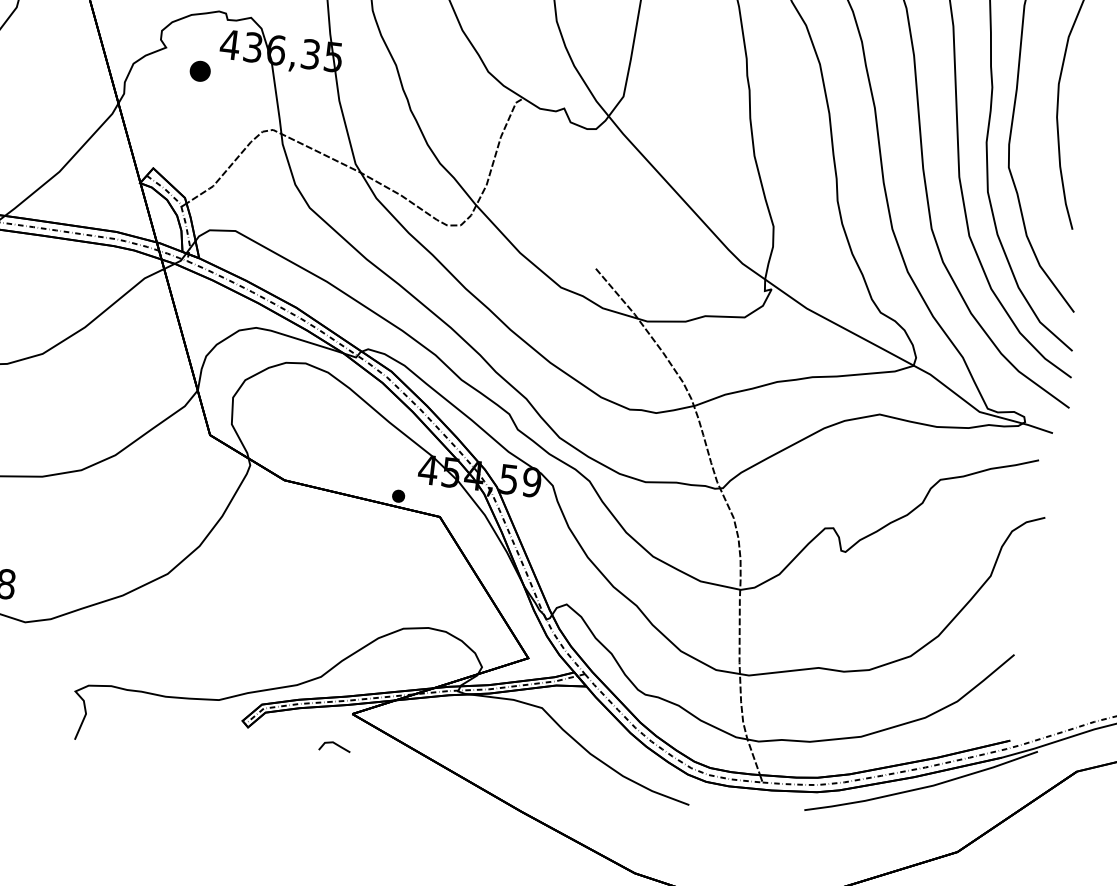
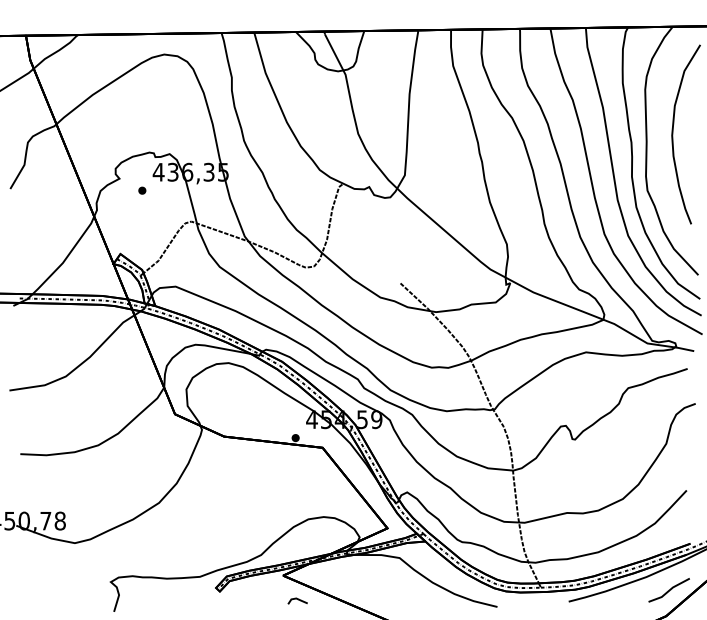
part: (200, 70) -> (142, 190), size x0.62
line: (334, 744) -> (297, 599), moved
line: (966, 811) -> (668, 590), added

